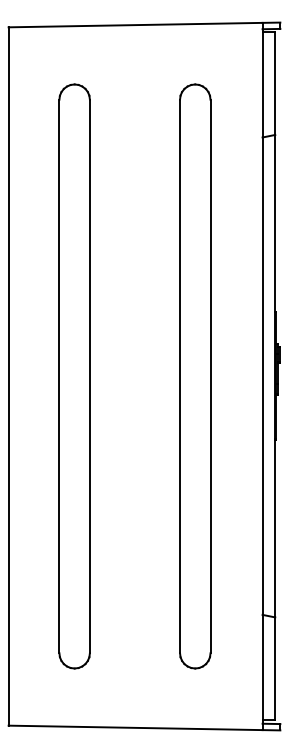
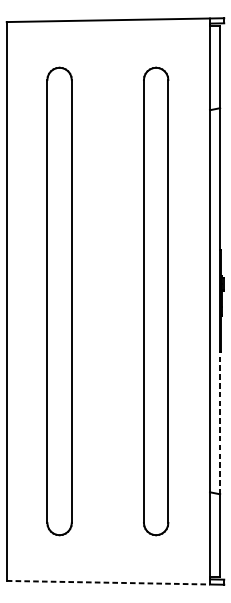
line: (275, 528) -> (220, 423), solid -> dashed
line: (135, 727) -> (108, 582), solid -> dashed

